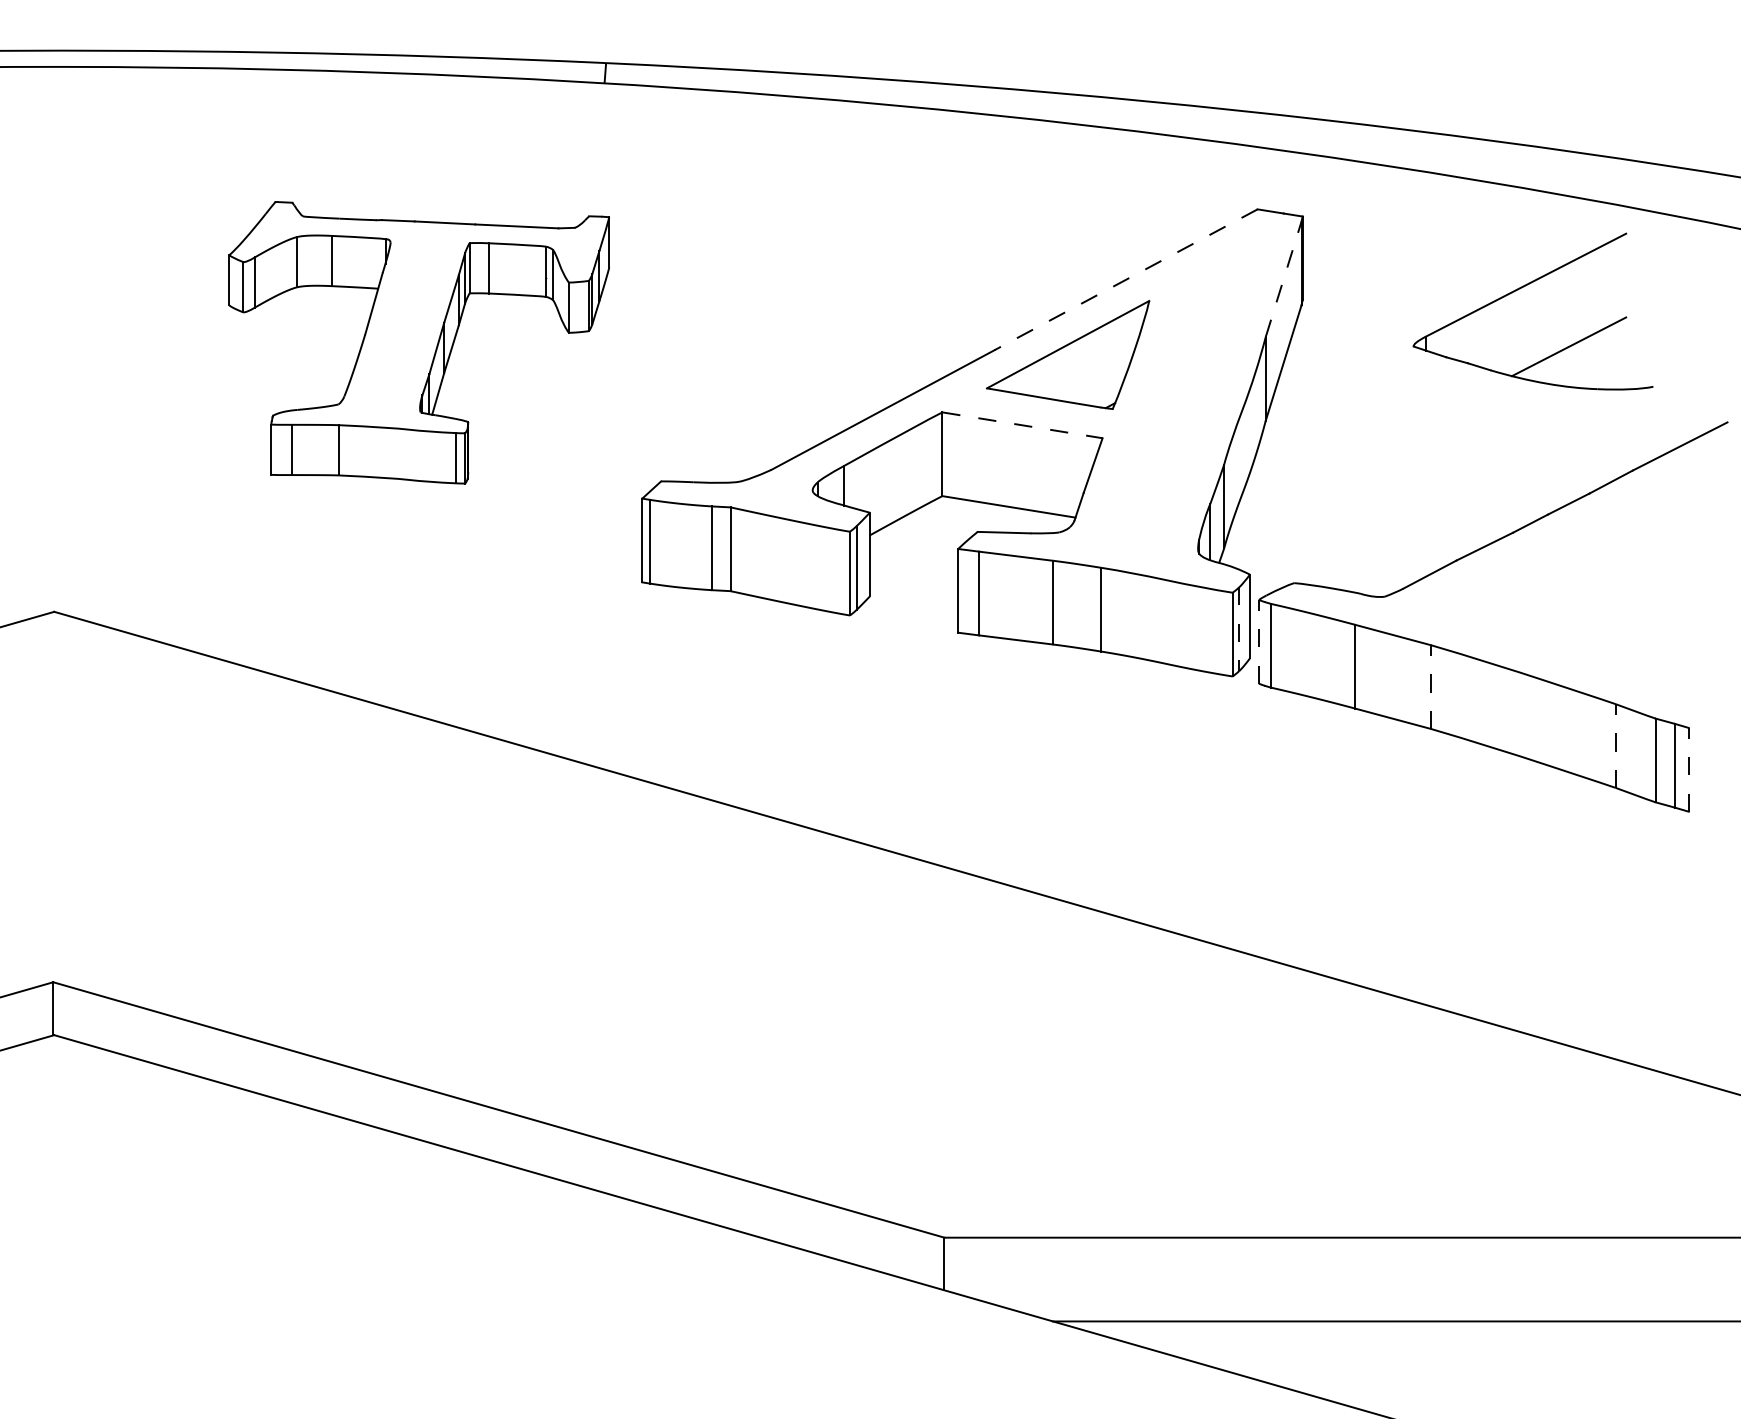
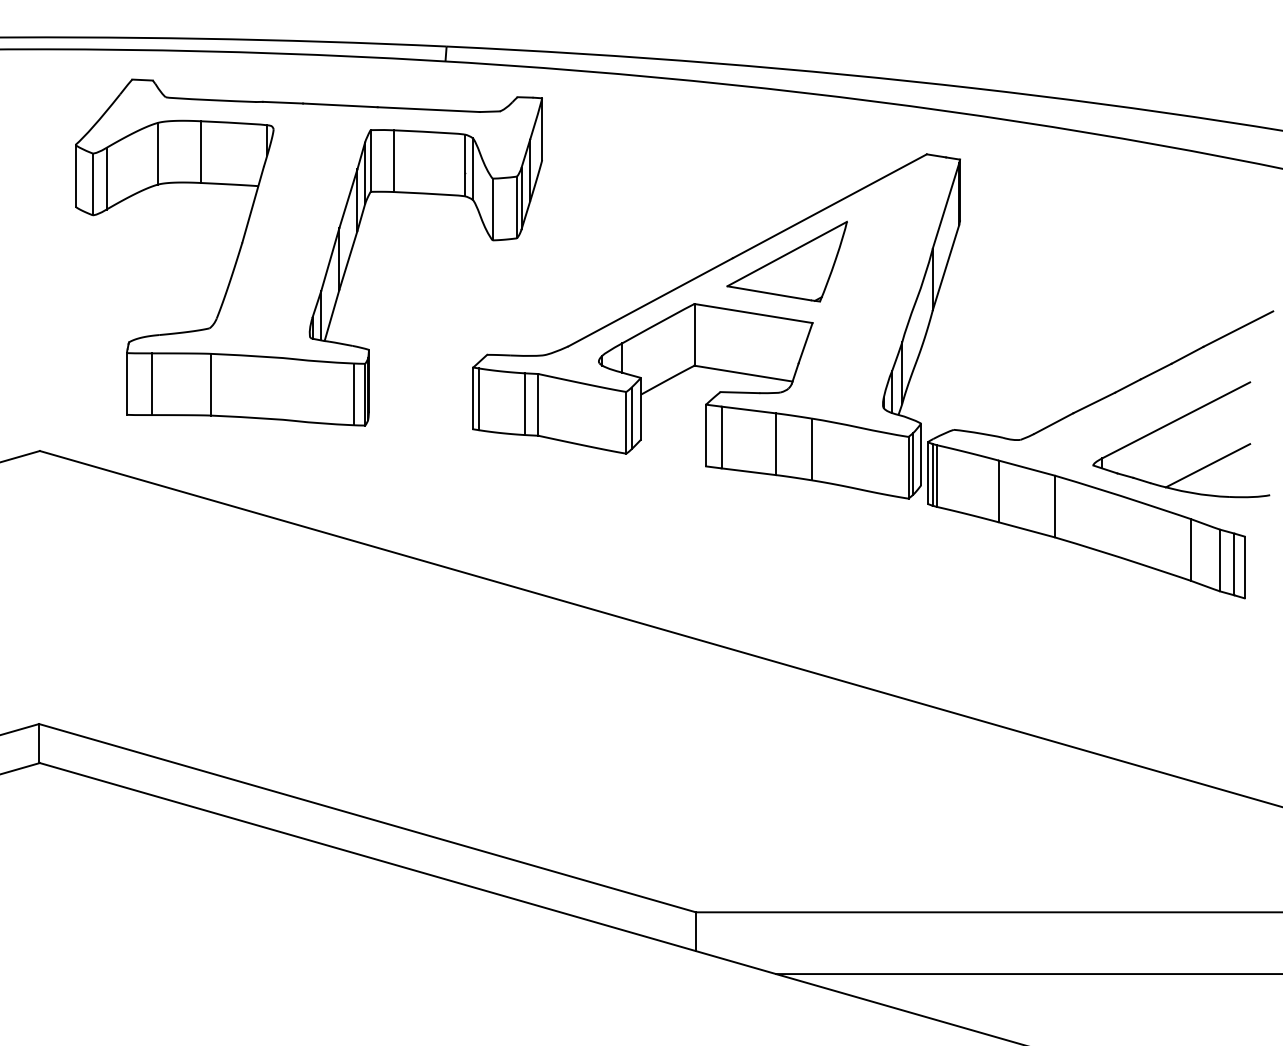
line: (1283, 278) -> (945, 205), dashed -> solid
line: (1125, 280) -> (829, 206), dashed -> solid
part: (1520, 289) -> (1172, 423), moved
part: (419, 342) -> (309, 252), size x1.67
line: (1022, 425) -> (753, 313), dashed -> solid
line: (1239, 629) -> (913, 464), dashed -> solid
line: (1258, 641) -> (927, 472), dashed -> solid
line: (1265, 643) -> (932, 474), added
line: (1430, 687) -> (1054, 506), dashed -> solid
line: (1615, 746) -> (1190, 550), dashed -> solid
line: (1688, 769) -> (1244, 567), dashed -> solid

